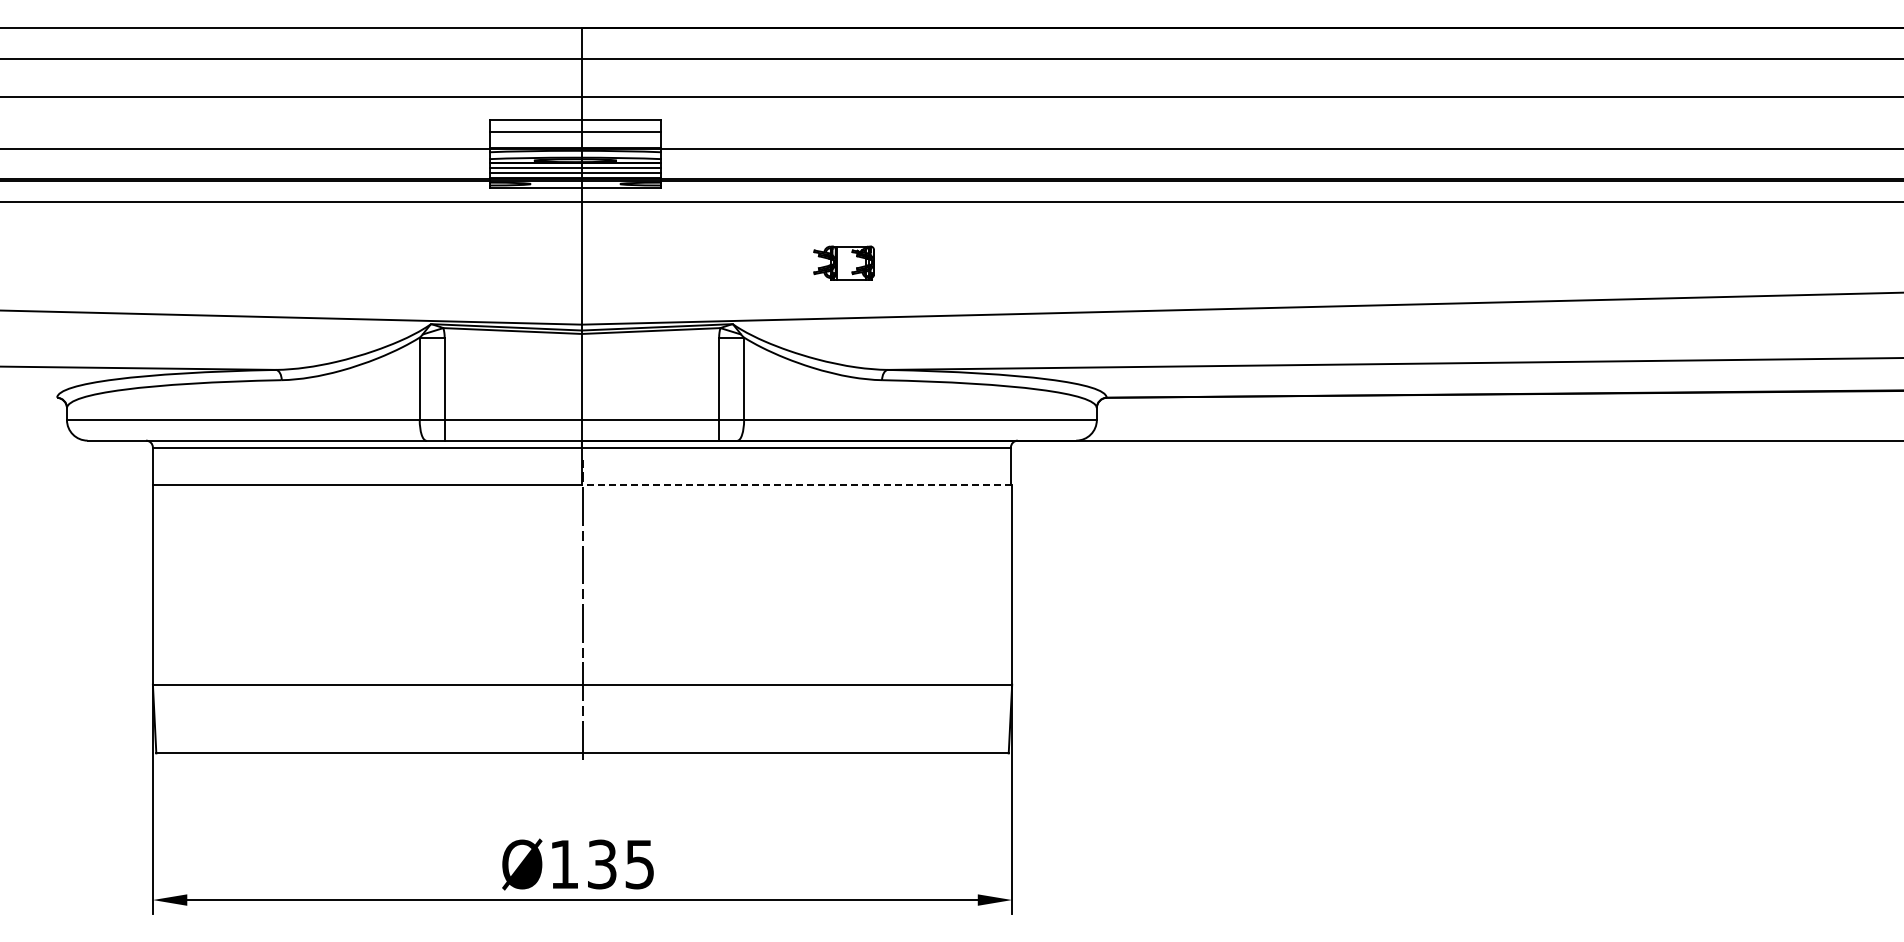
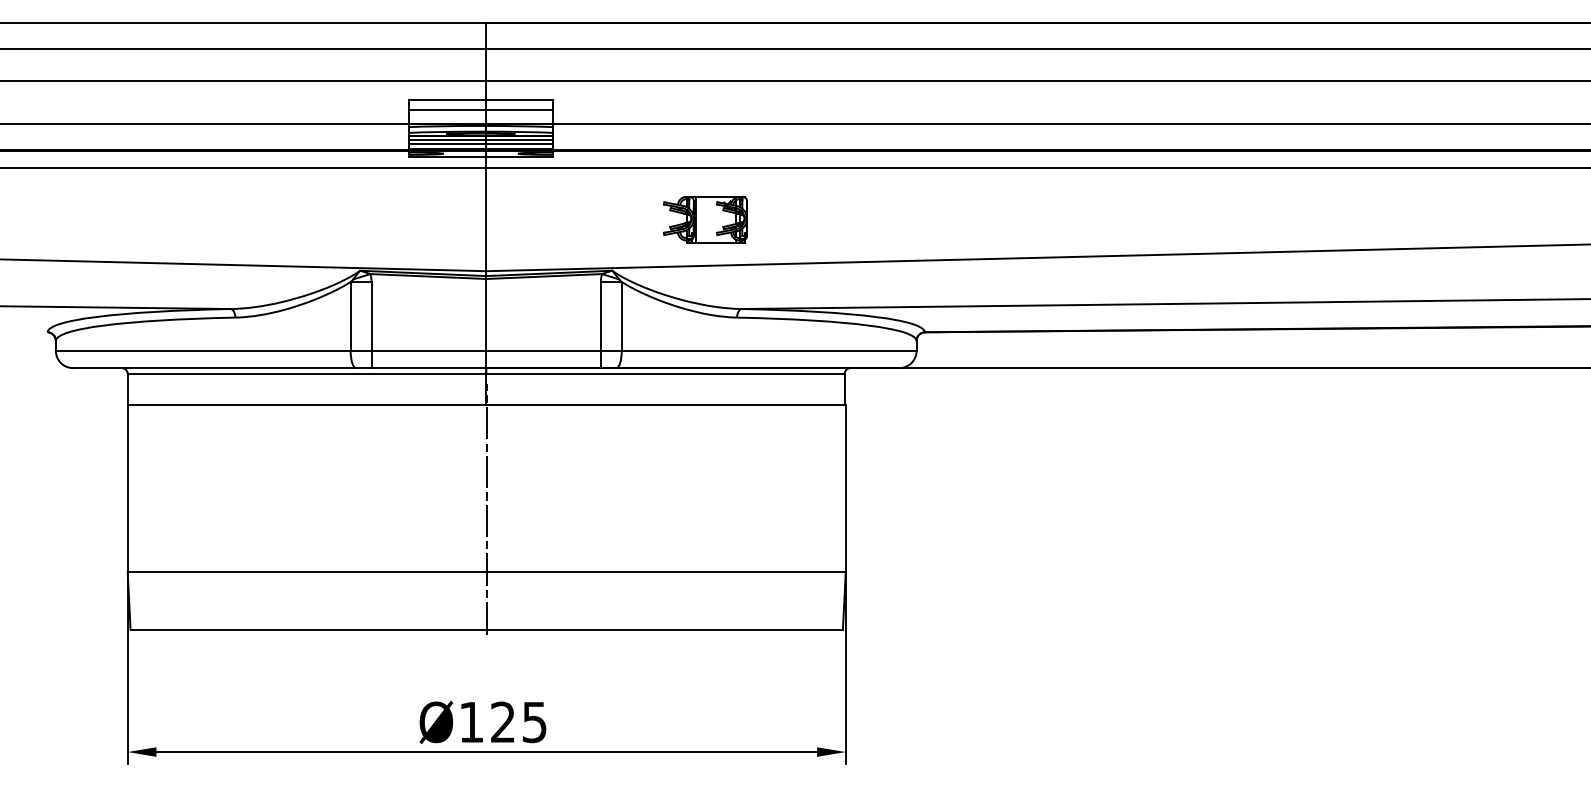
part: (843, 262) -> (704, 219), size x1.67
line: (796, 485) -> (665, 405), dashed -> solid
text: (601, 864) -> (502, 722), Ø135 -> Ø125

